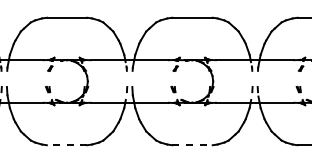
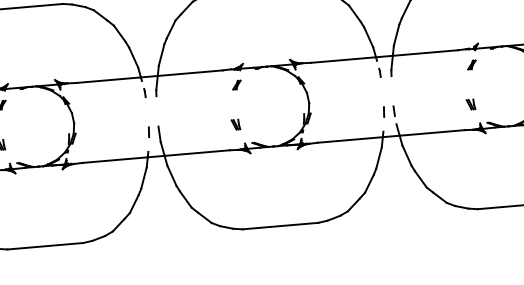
line: (66, 145) -> (44, 246), dashed -> solid
line: (192, 145) -> (280, 226), dashed -> solid

